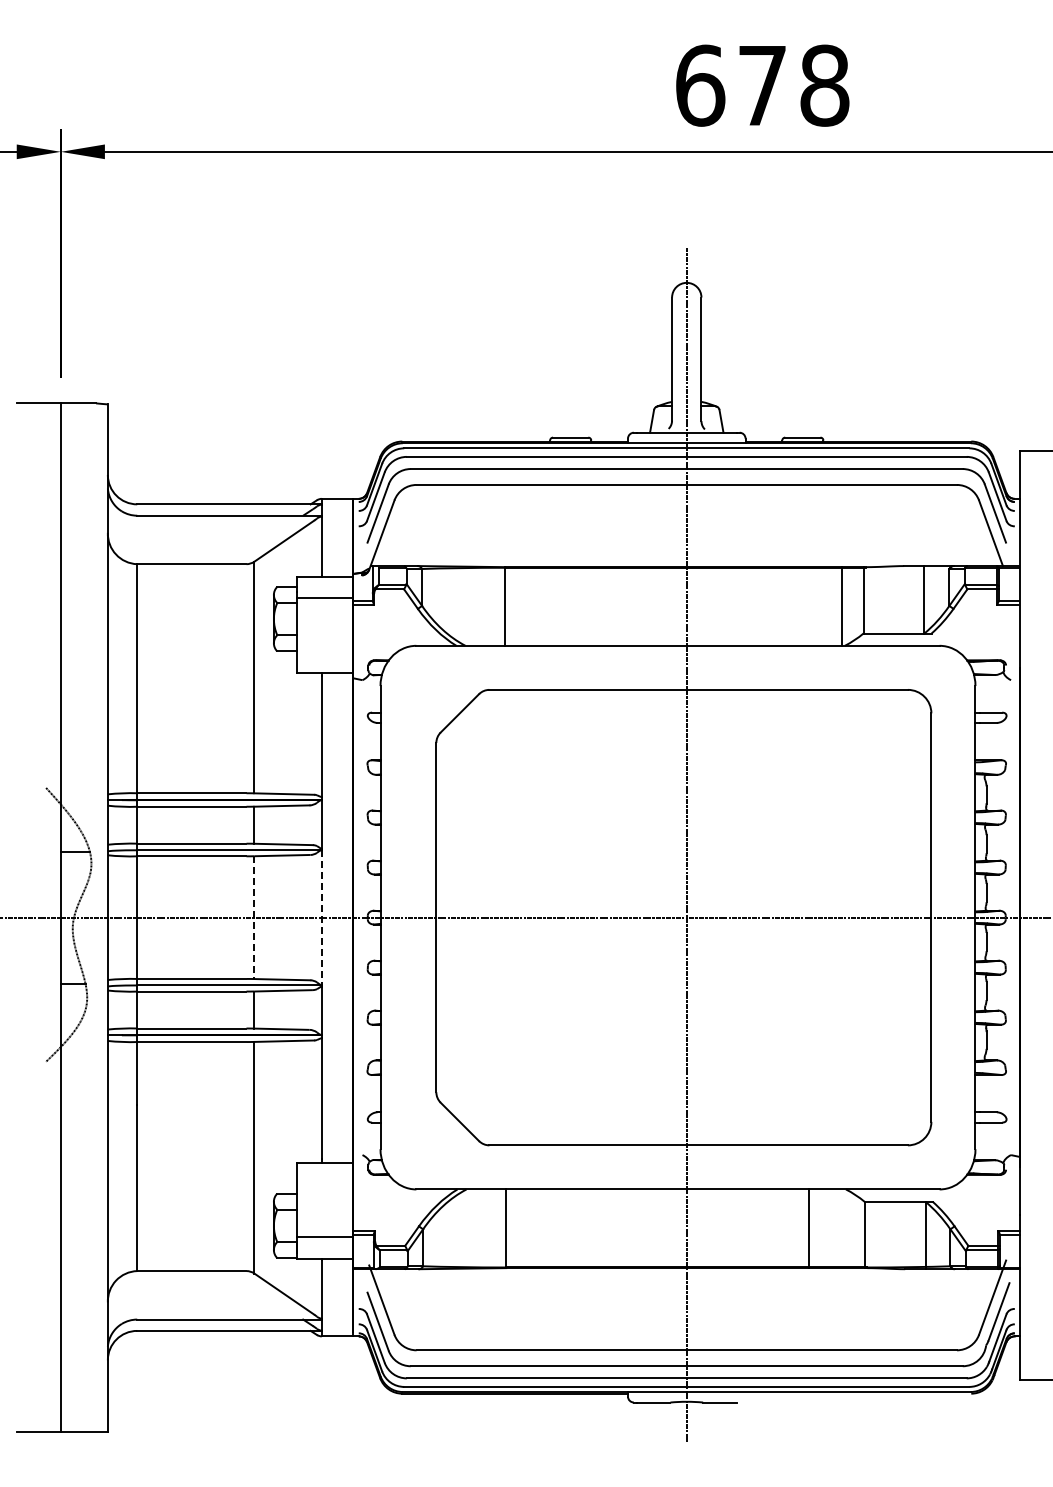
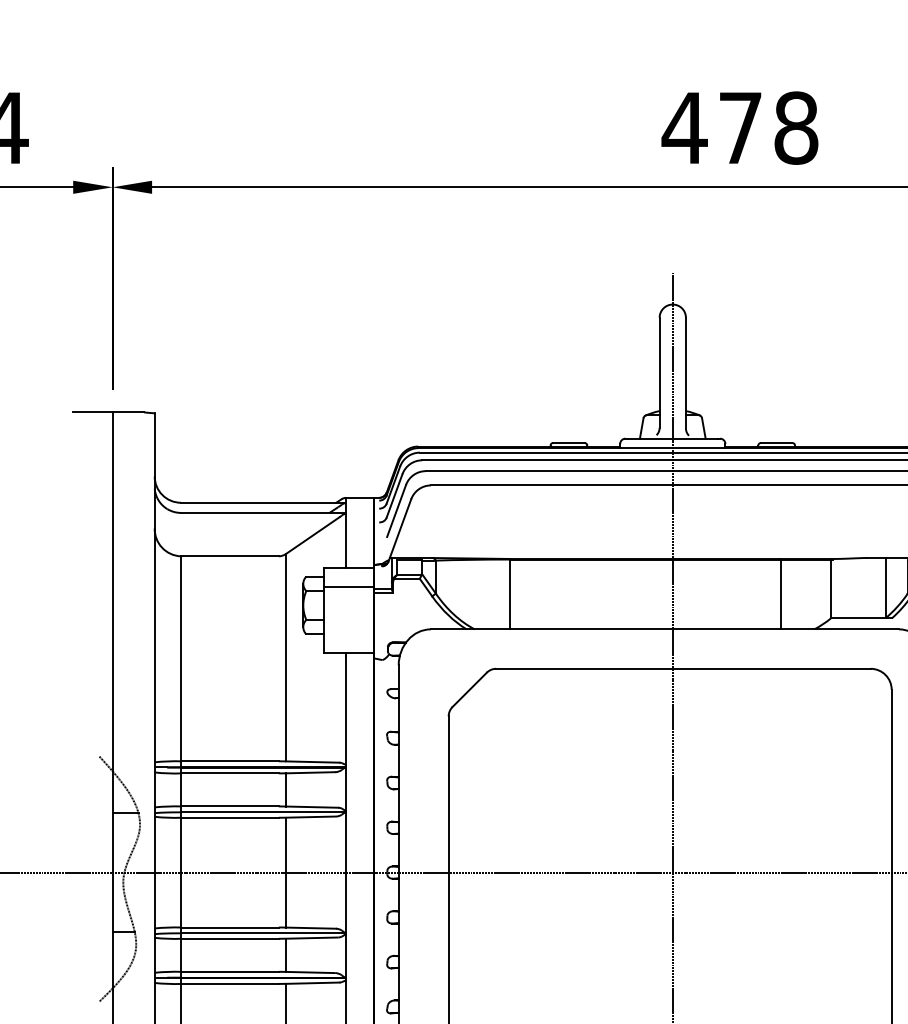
text: (700, 85) -> (685, 127), 678 -> 478
line: (841, 606) -> (780, 594), moved
line: (321, 917) -> (345, 872), dashed -> solid
line: (254, 918) -> (285, 873), dashed -> solid

